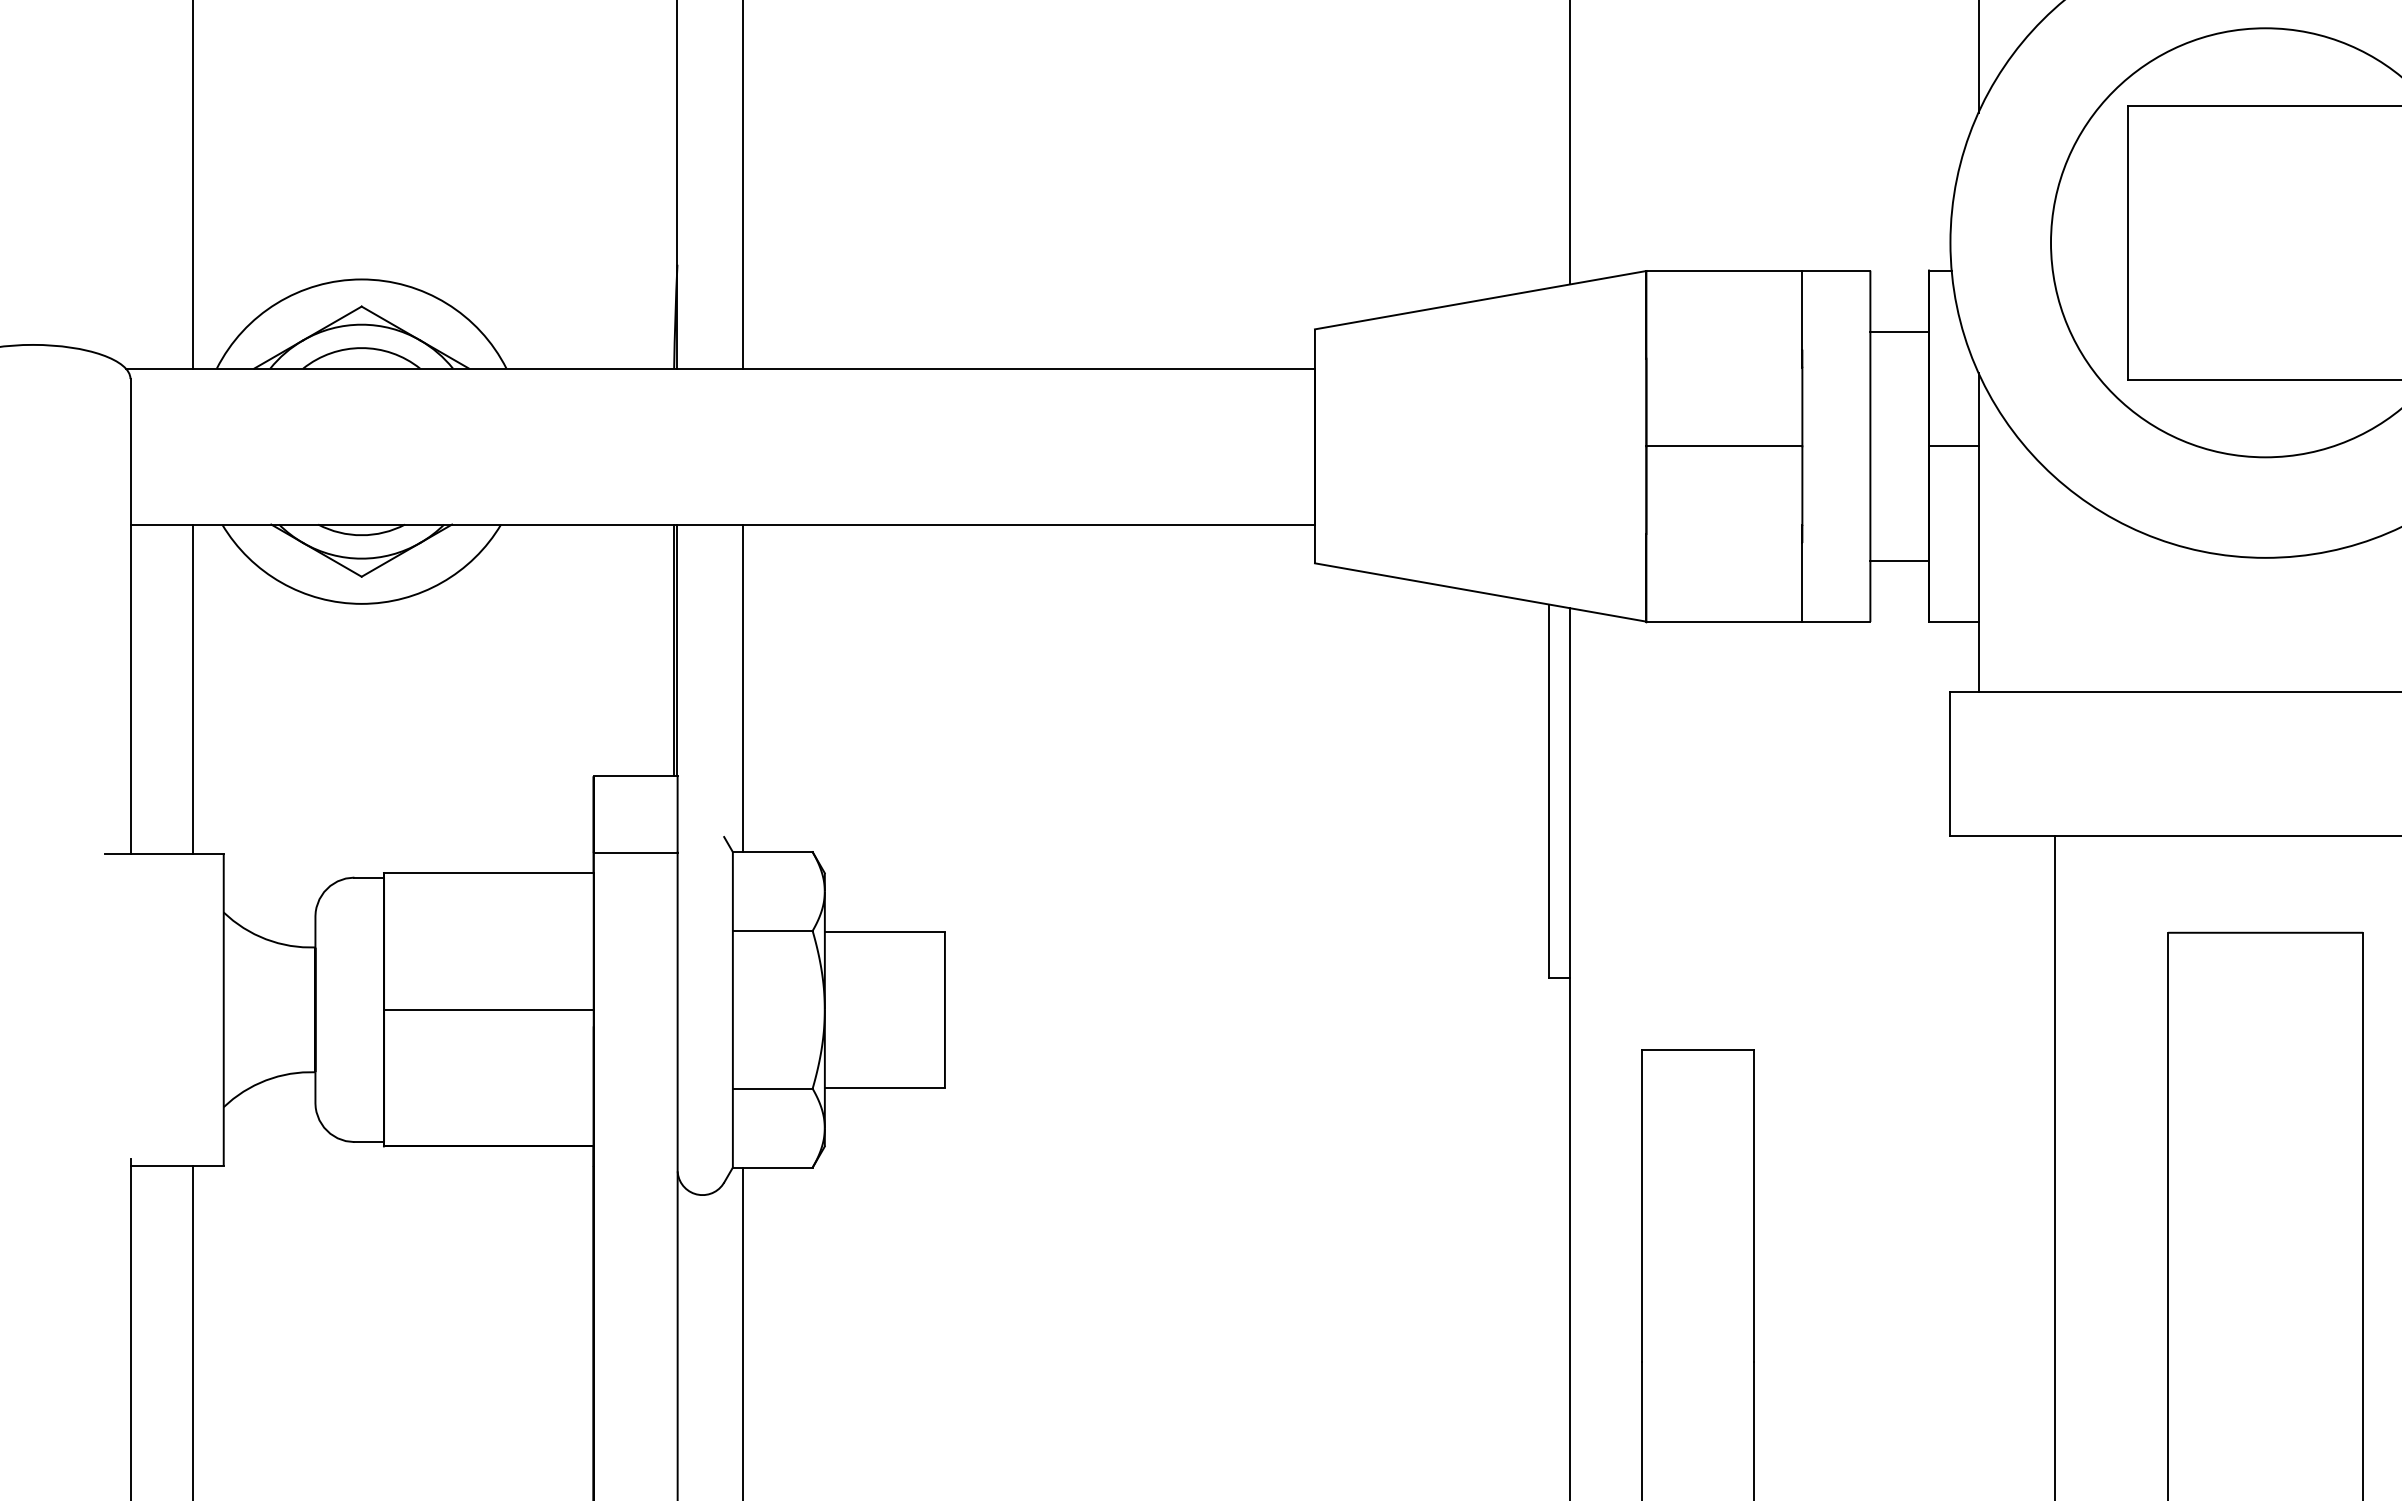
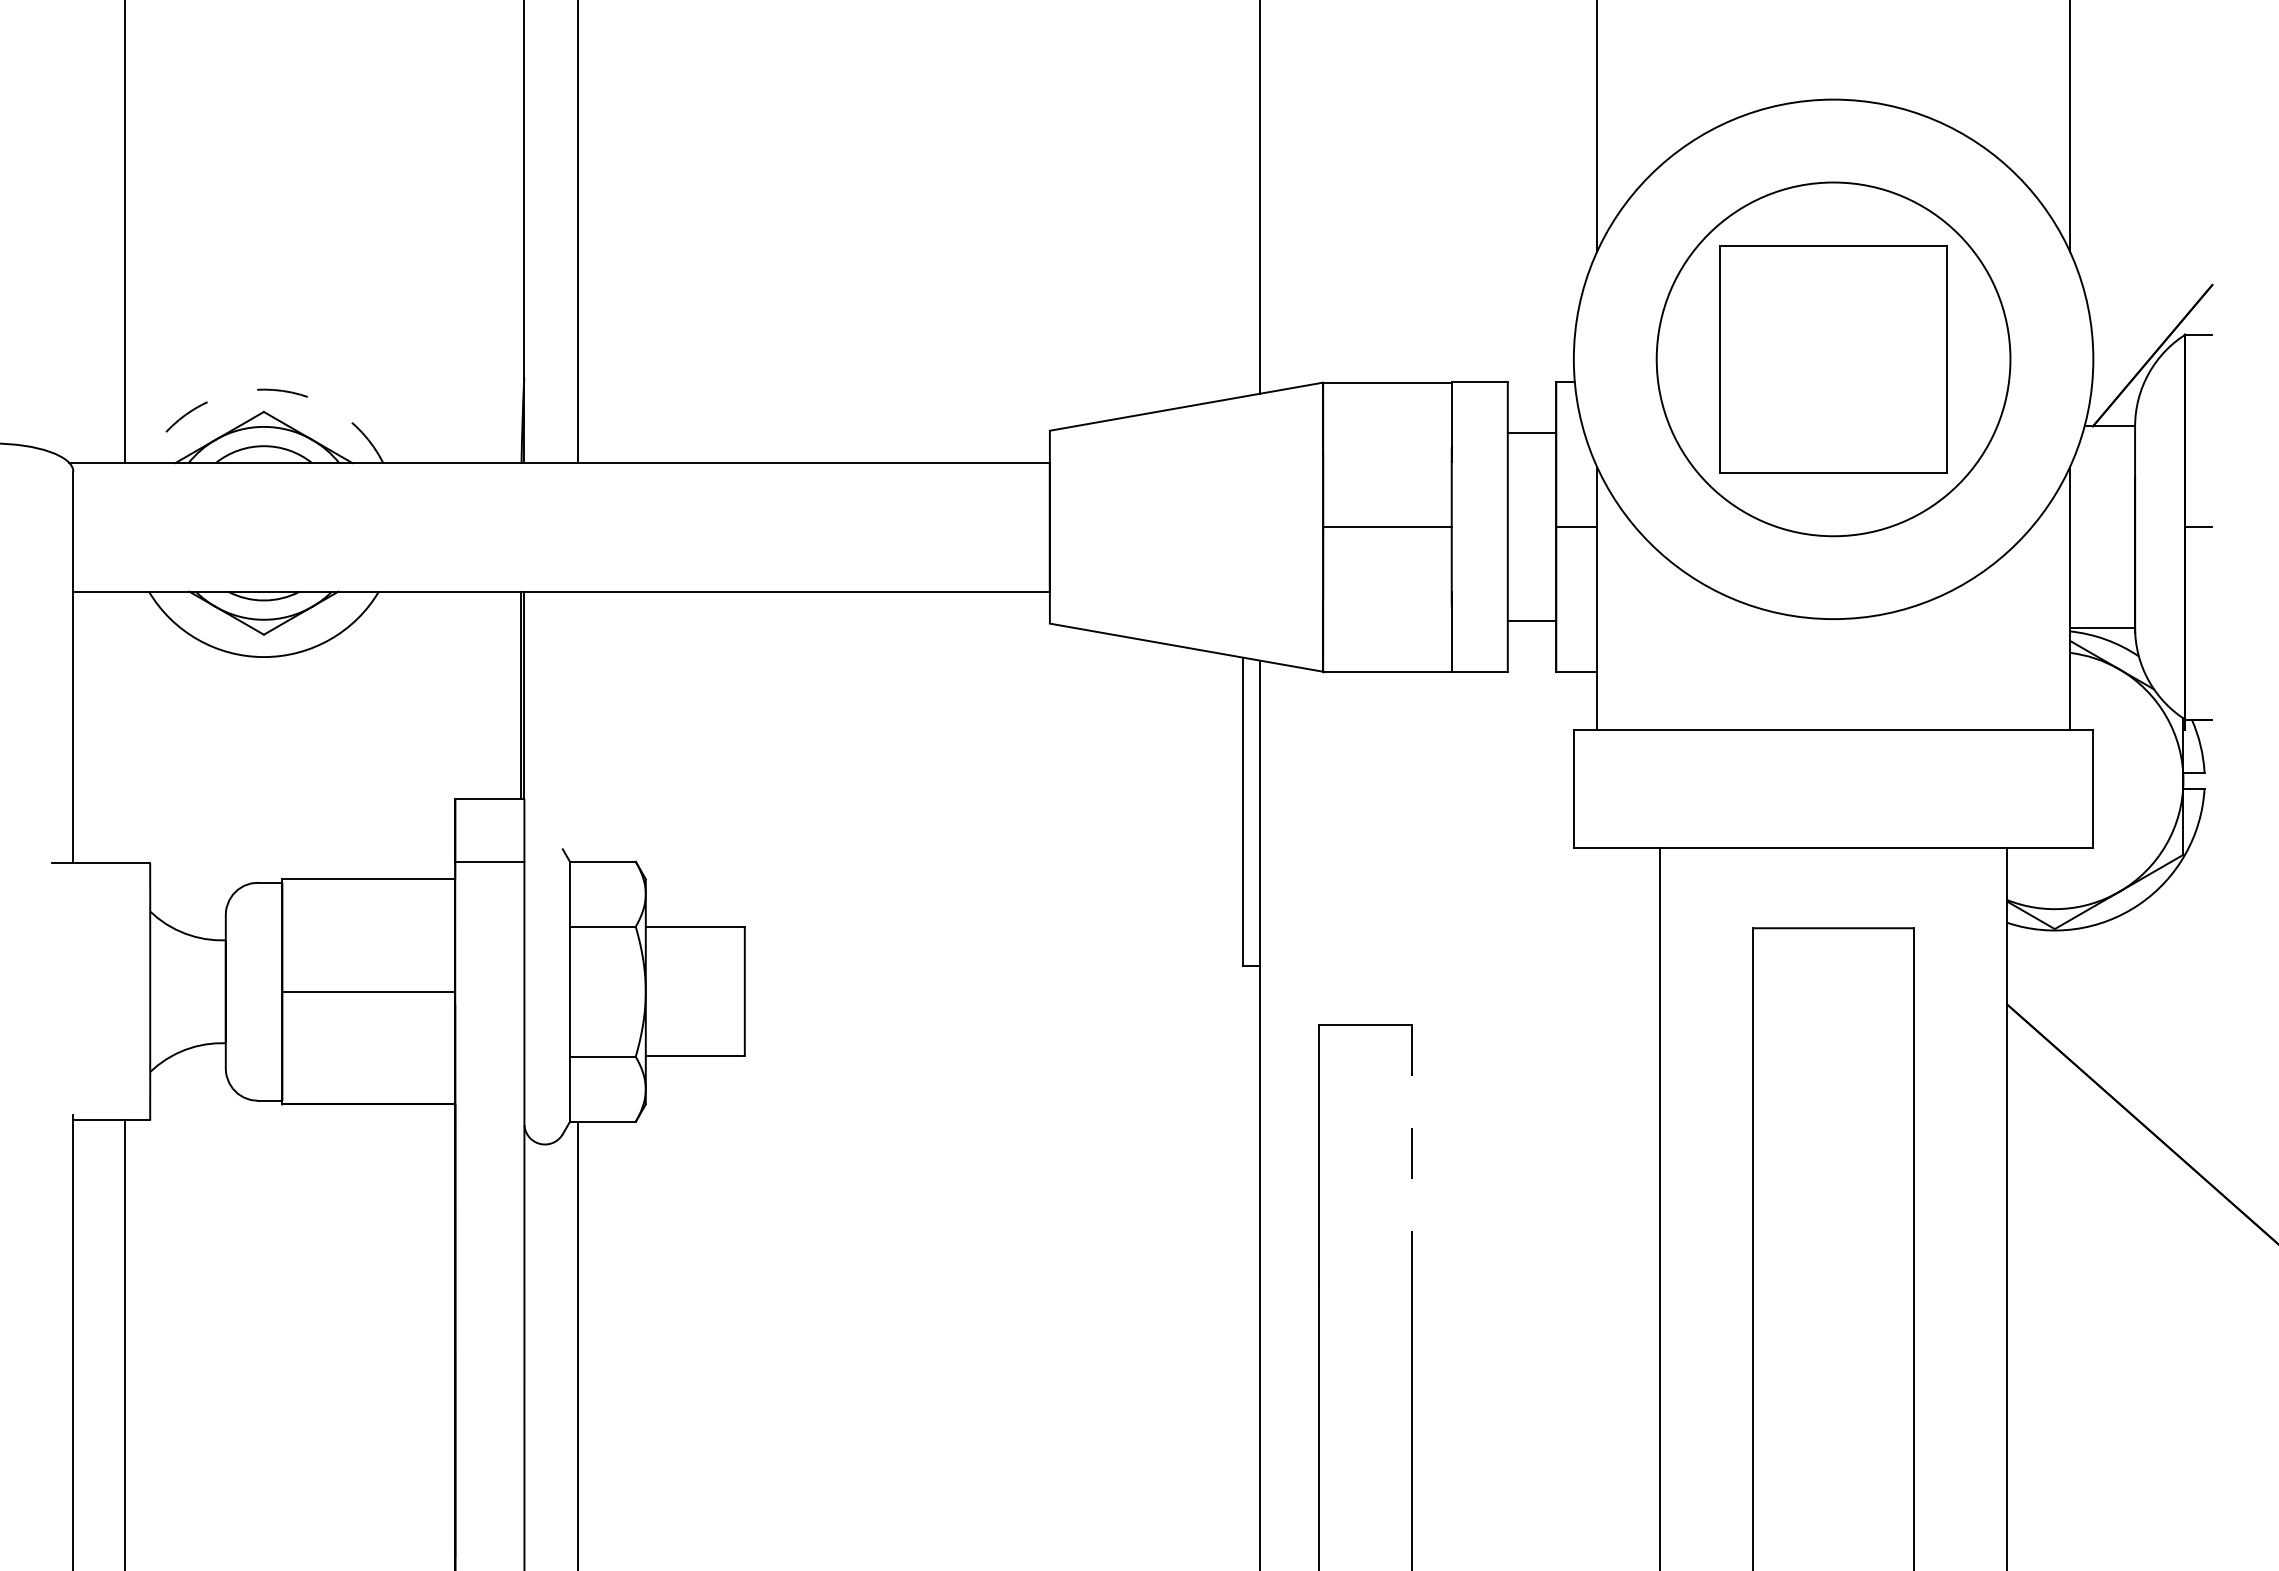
arc: (361, 279) -> (263, 389), solid -> dashed
line: (743, 688) -> (578, 726), removed
line: (192, 689) -> (124, 727), removed
line: (1753, 1205) -> (1411, 1153), solid -> dashed

